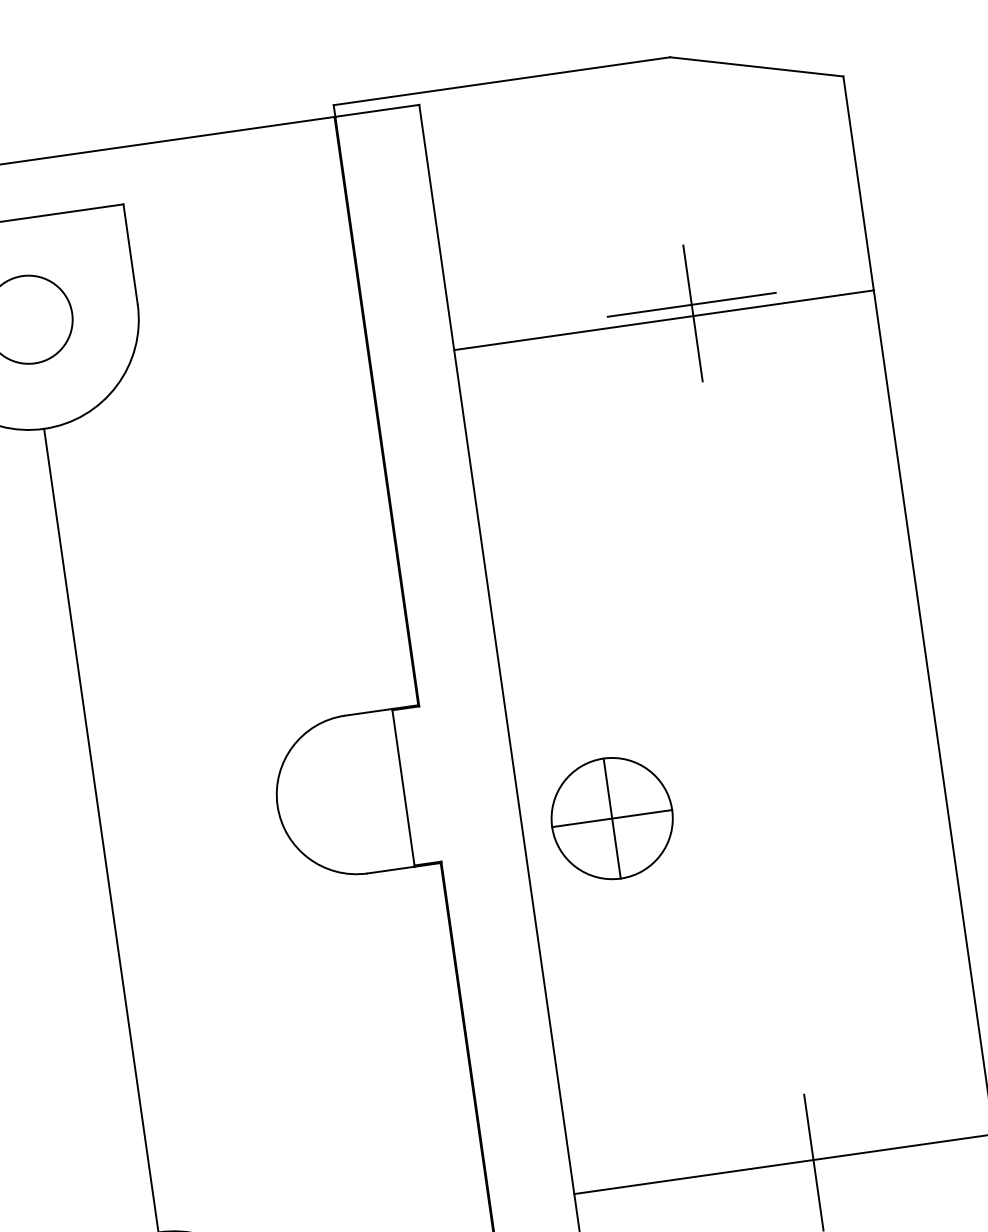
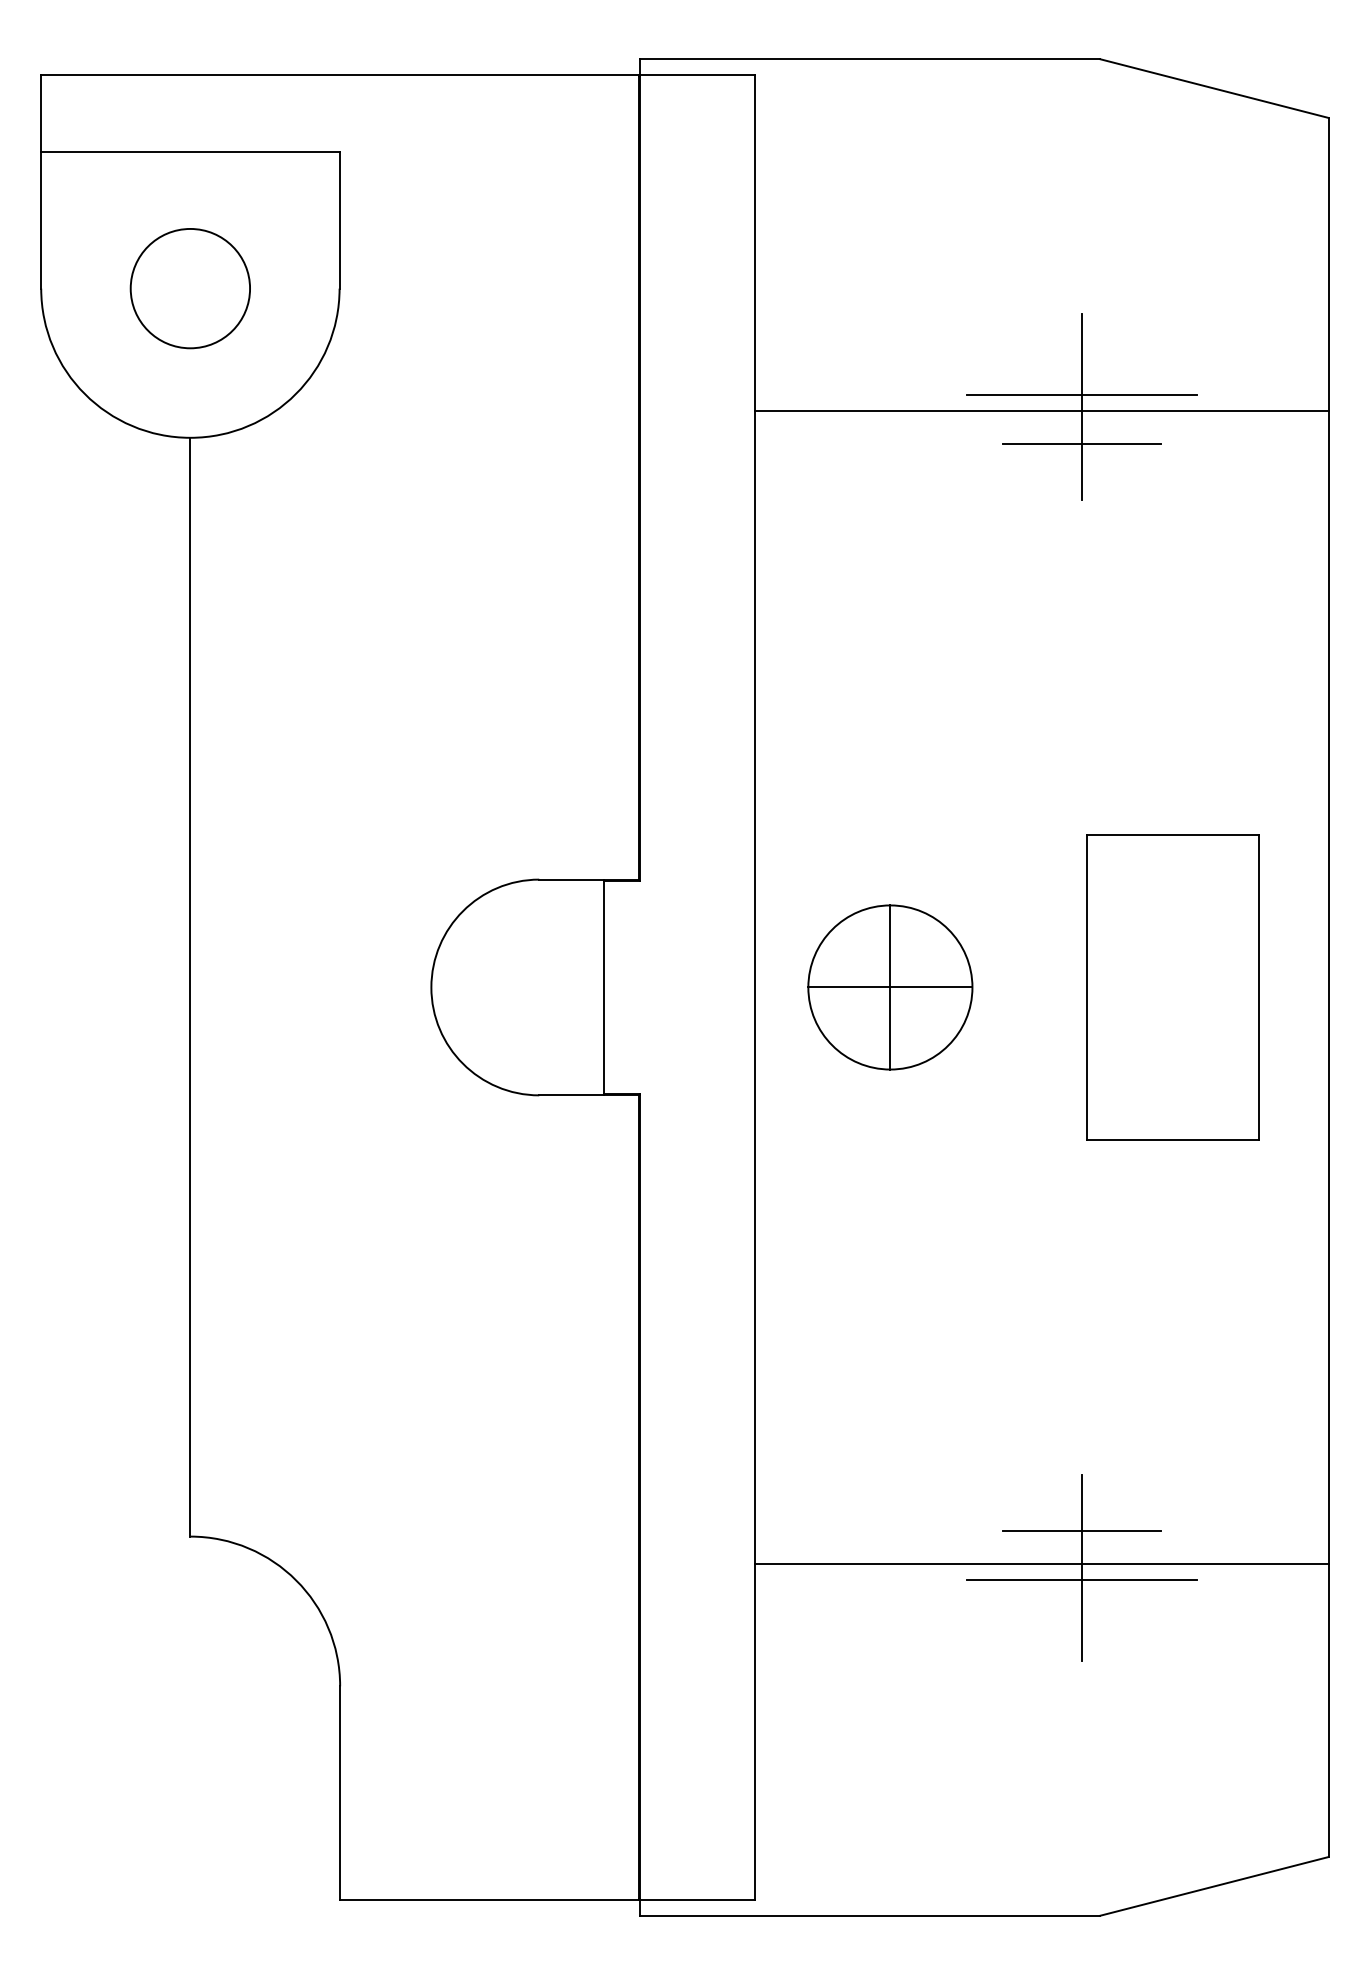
line: (696, 340) -> (1081, 443), added
part: (819, 728) -> (1172, 987), added
part: (612, 818) -> (890, 987), moved
line: (809, 1135) -> (1081, 1531), added
line: (814, 1171) -> (1081, 1579), added

